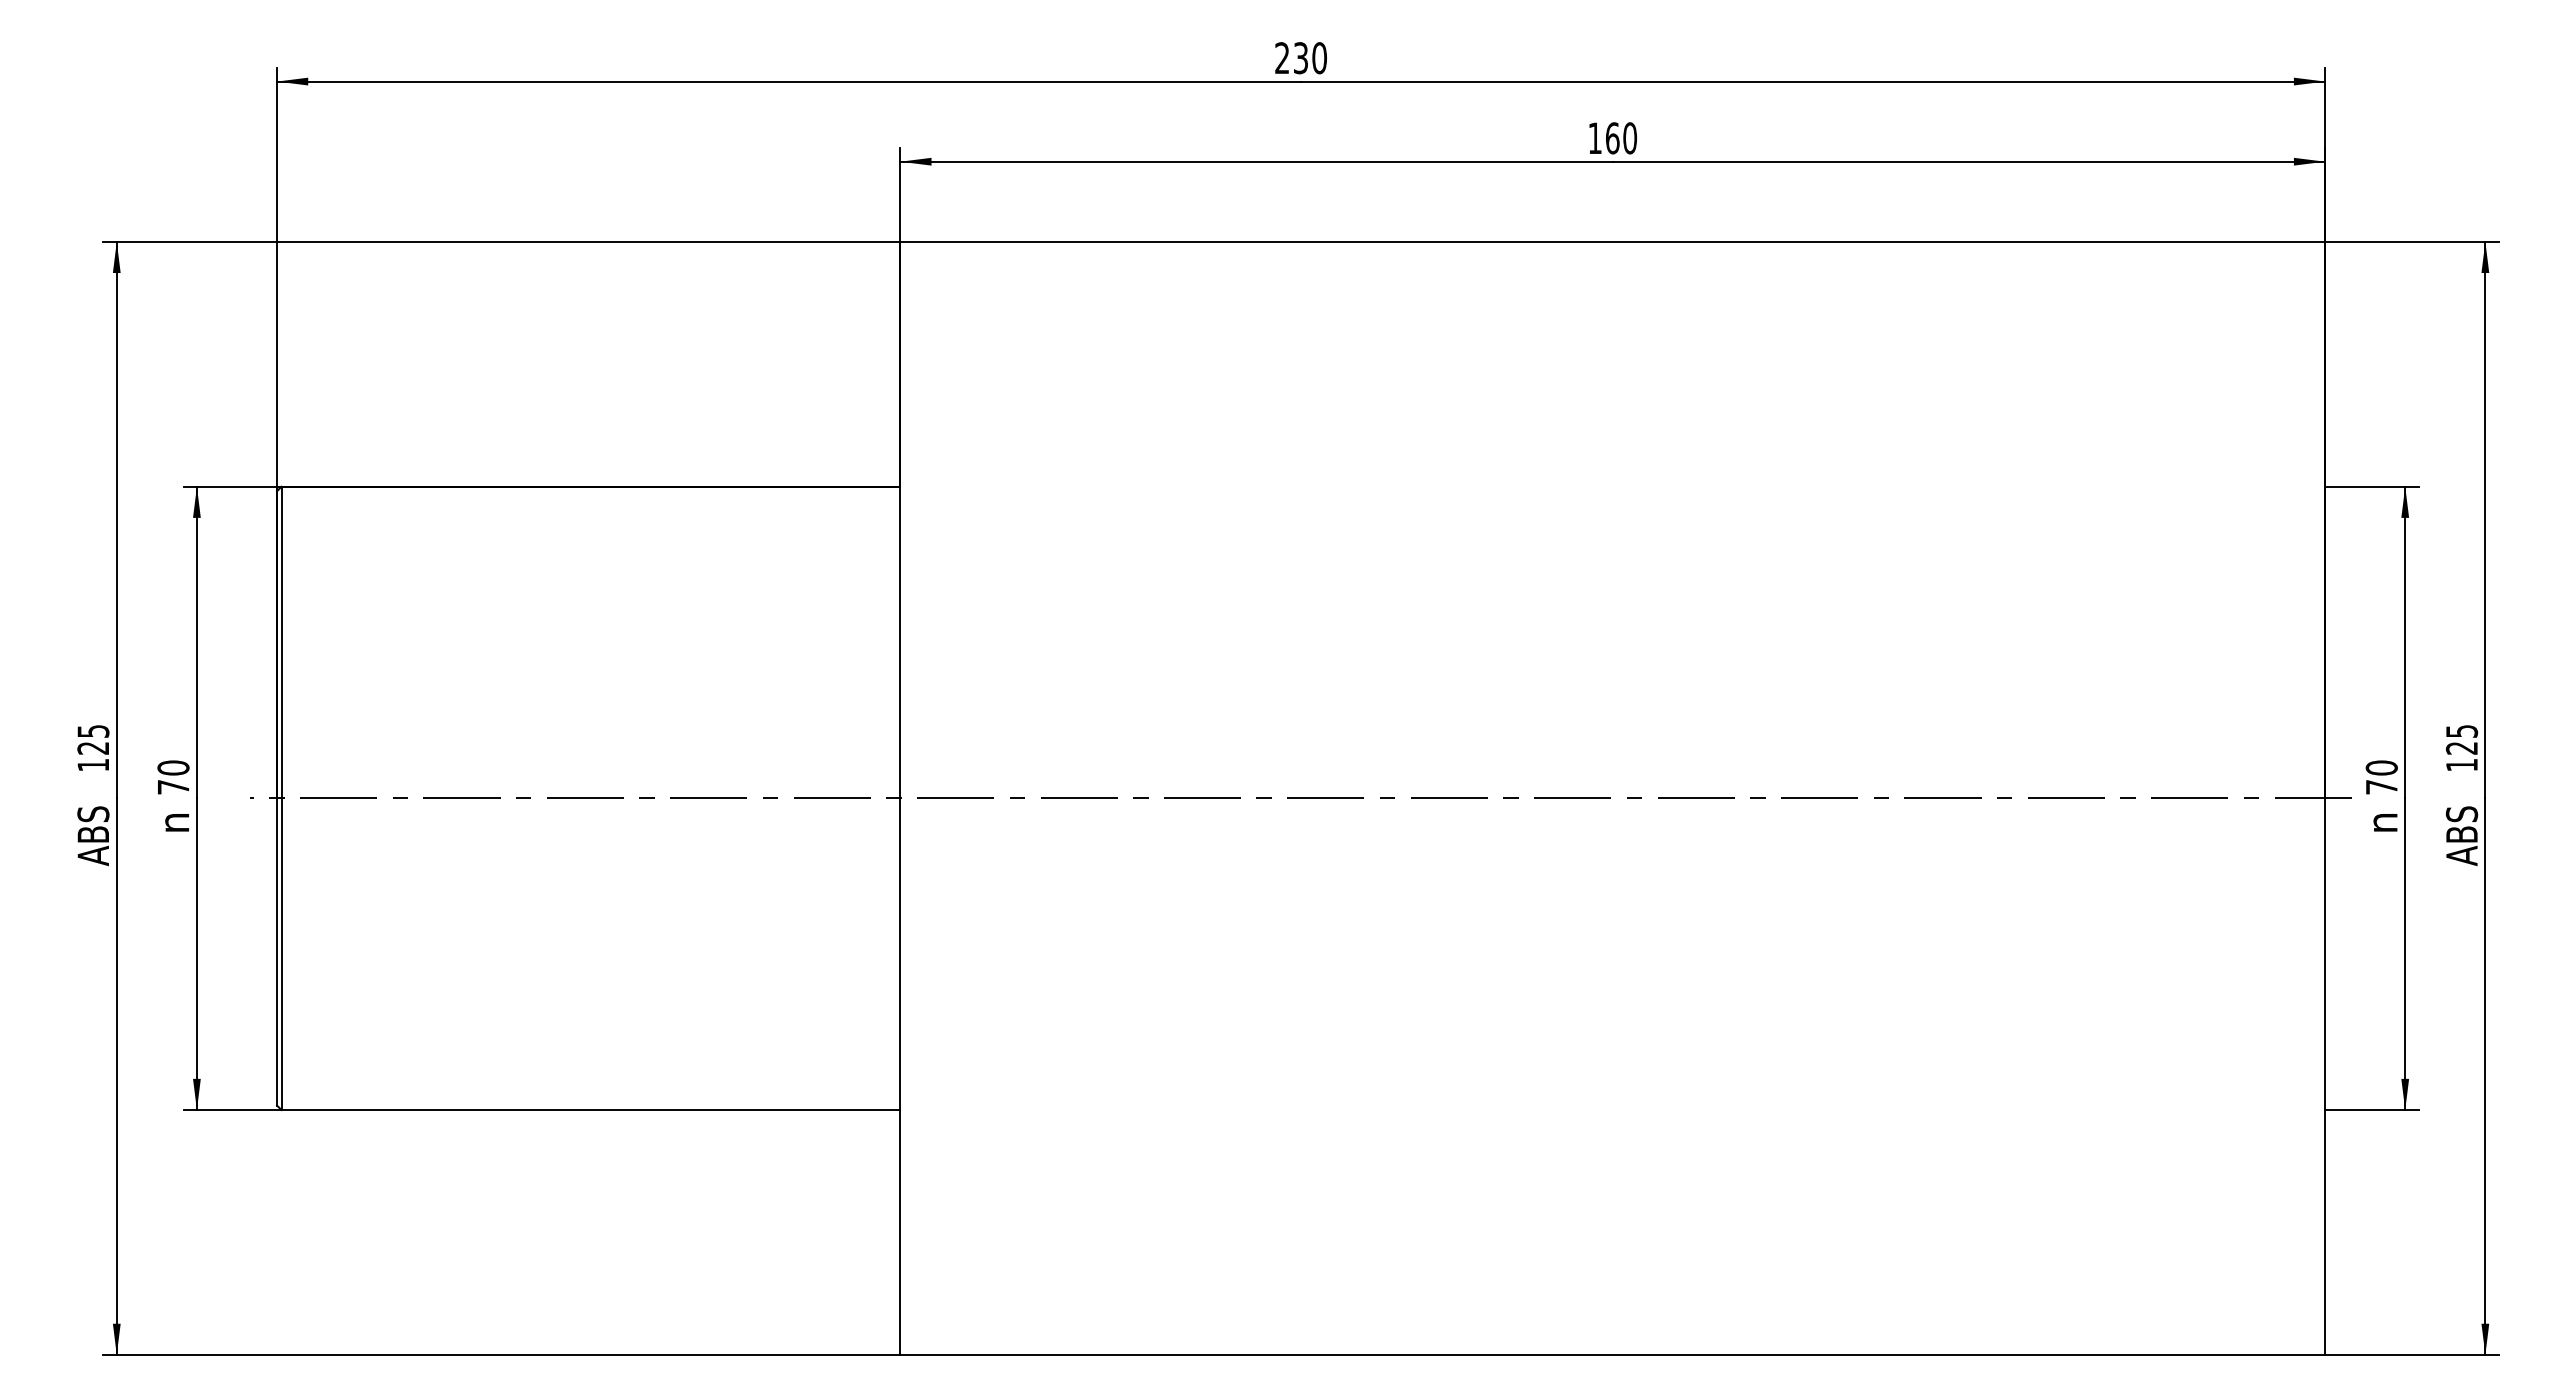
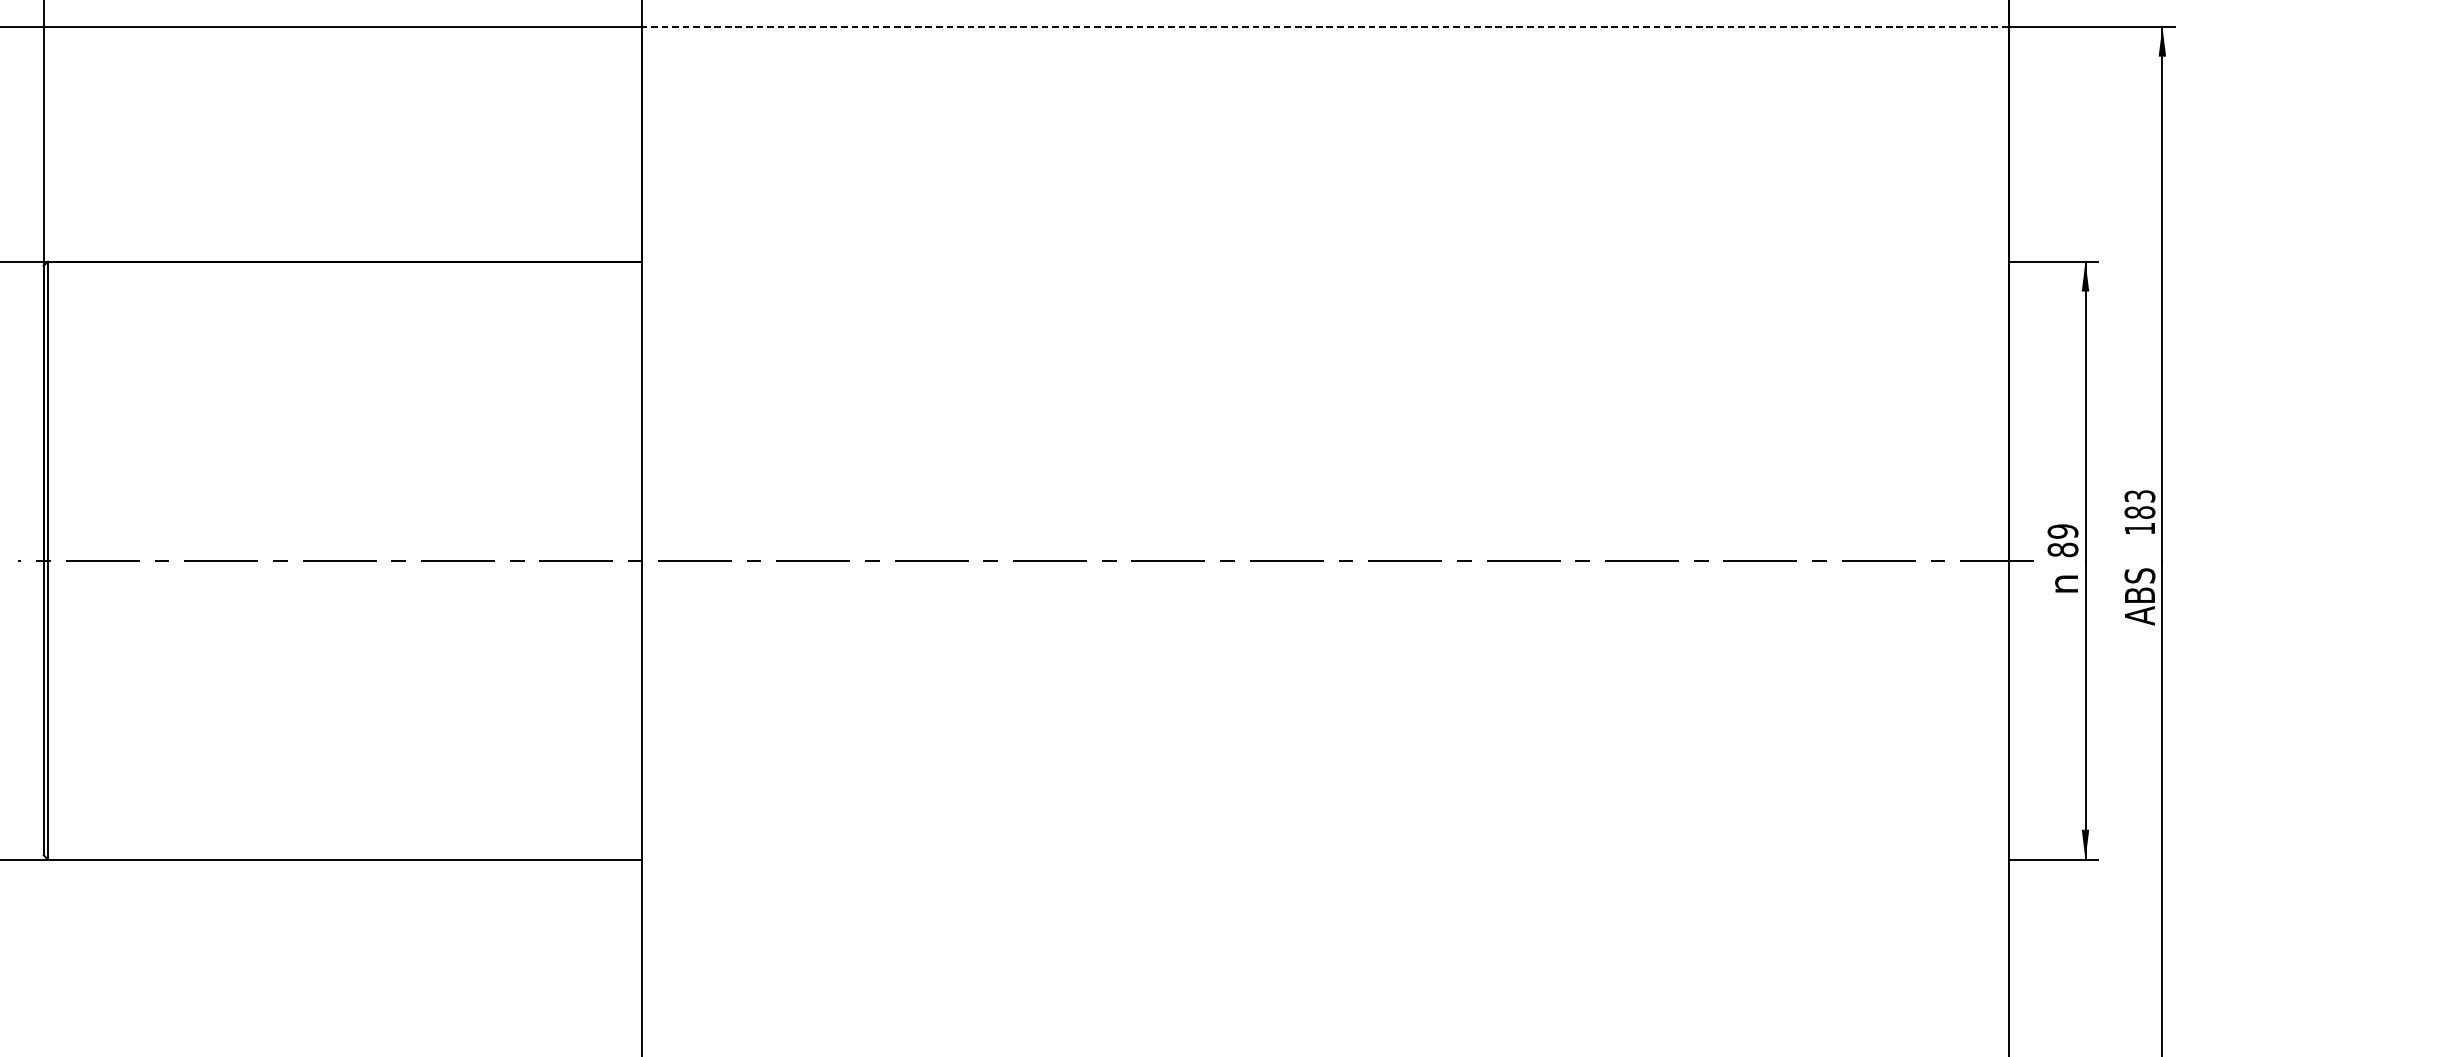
line: (1612, 241) -> (1324, 26), solid -> dashed
text: (2461, 739) -> (2139, 504), 125 -> 183
text: (2381, 777) -> (2062, 540), 70 -> 89

